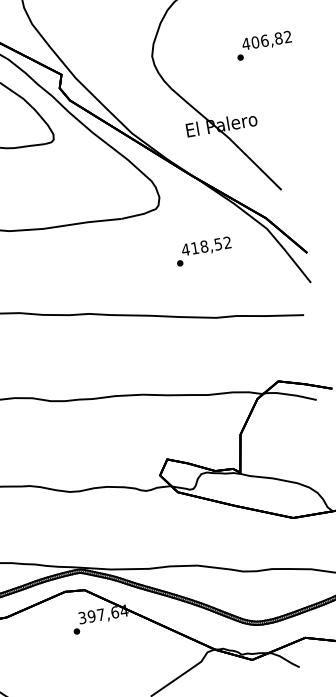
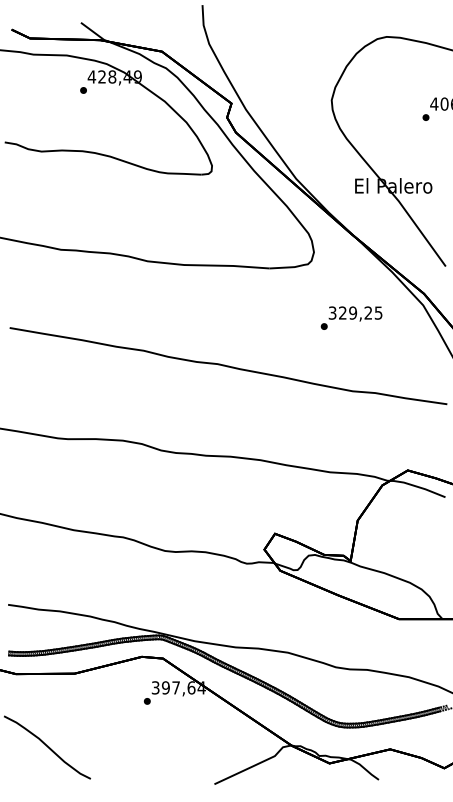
text: (206, 245) -> (355, 312), 418,52 -> 329,25

